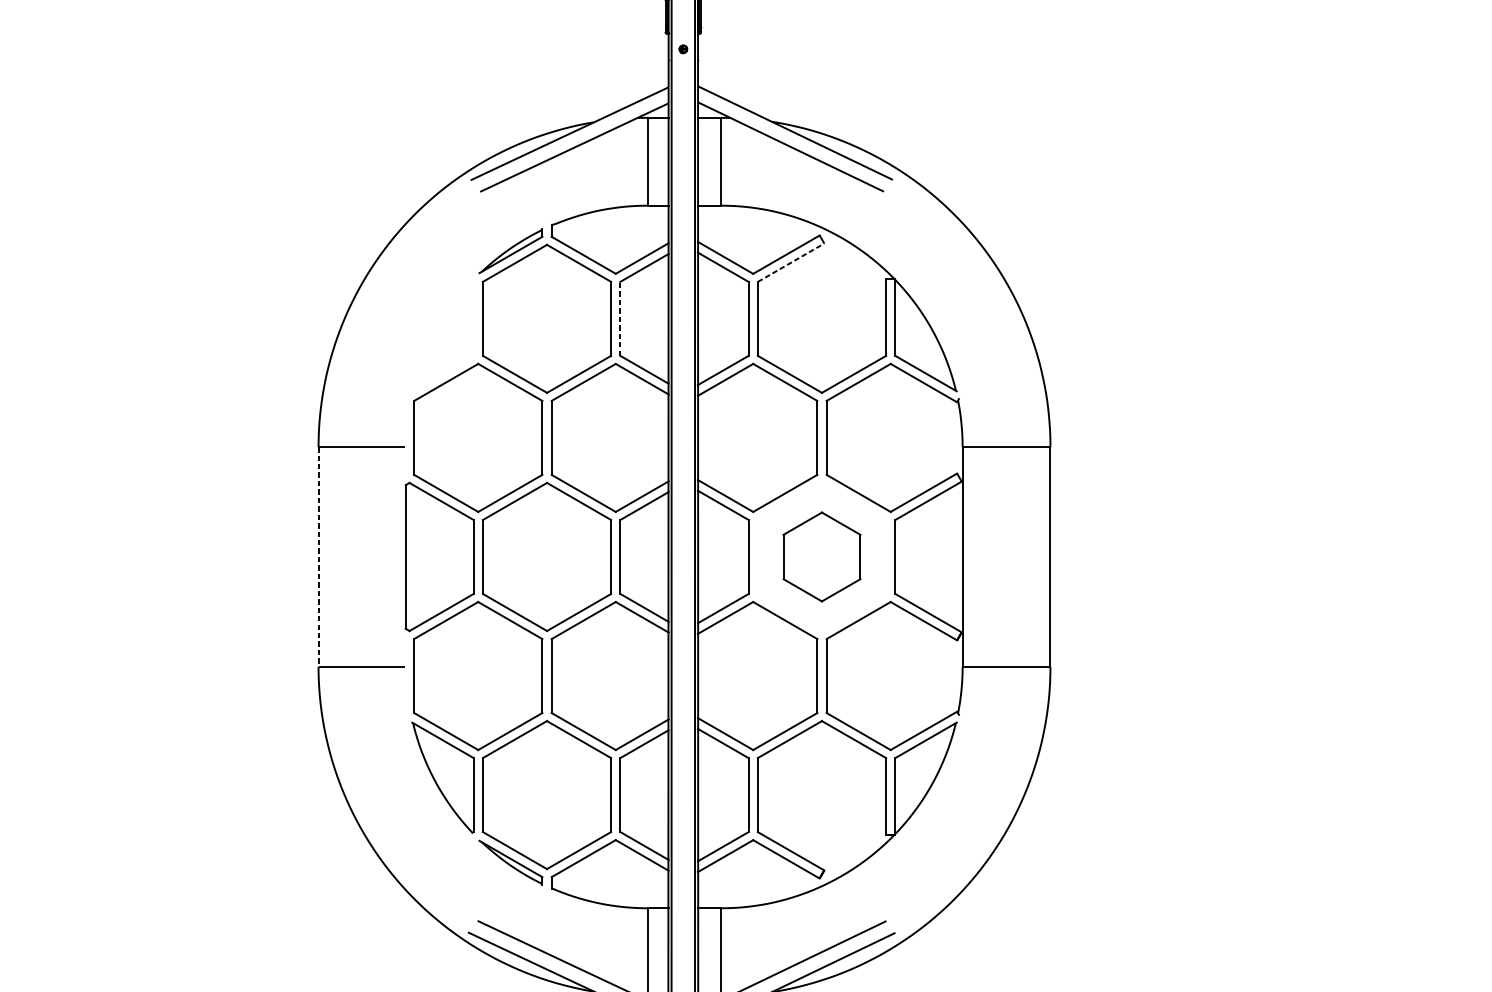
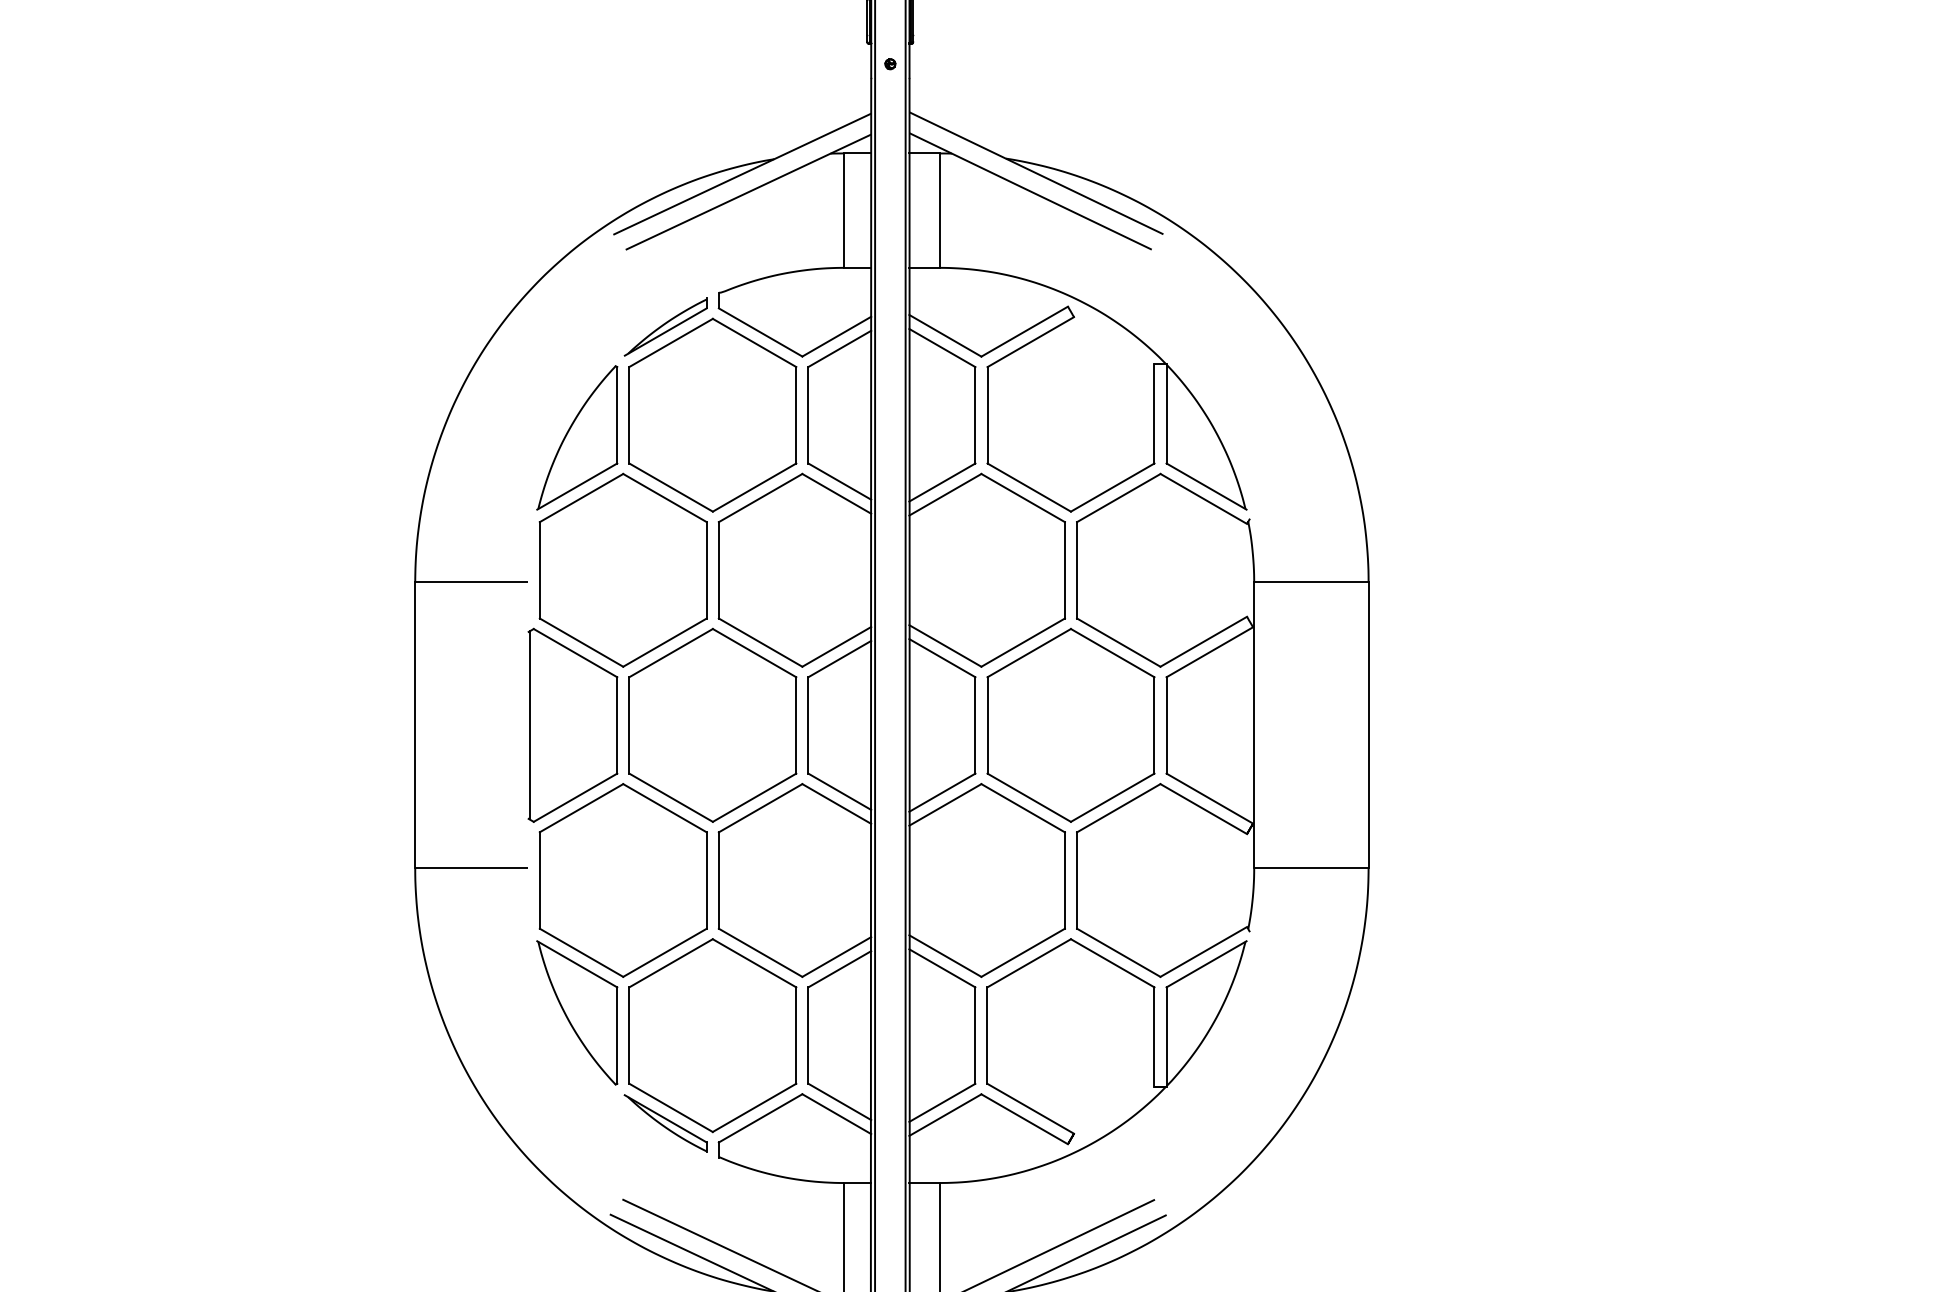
line: (790, 263) -> (1030, 342), dashed -> solid
line: (620, 318) -> (808, 414), dashed -> solid
part: (443, 335) -> (577, 437), added
line: (318, 557) -> (415, 725), dashed -> solid
part: (821, 557) -> (1070, 725), size x1.67

